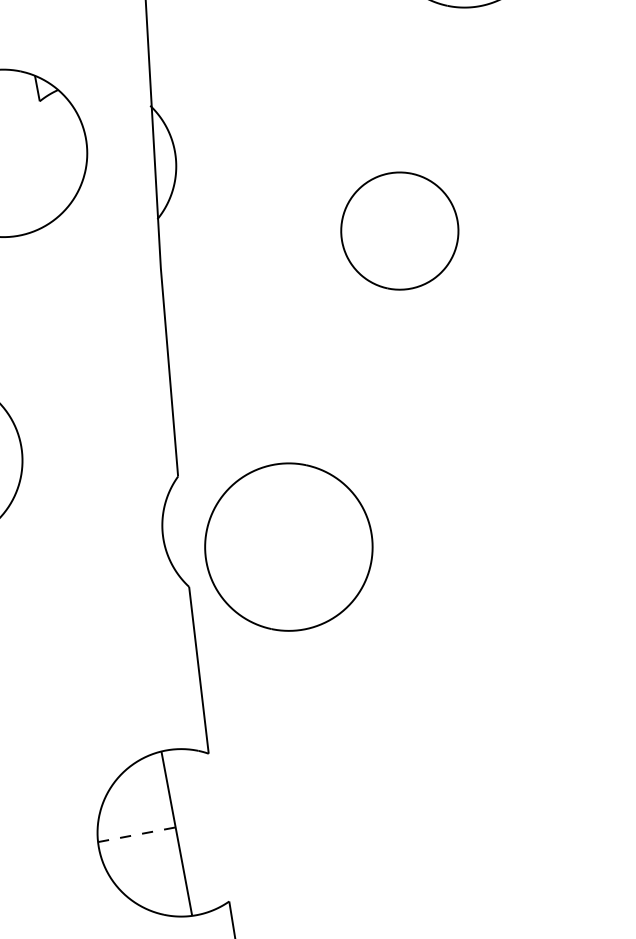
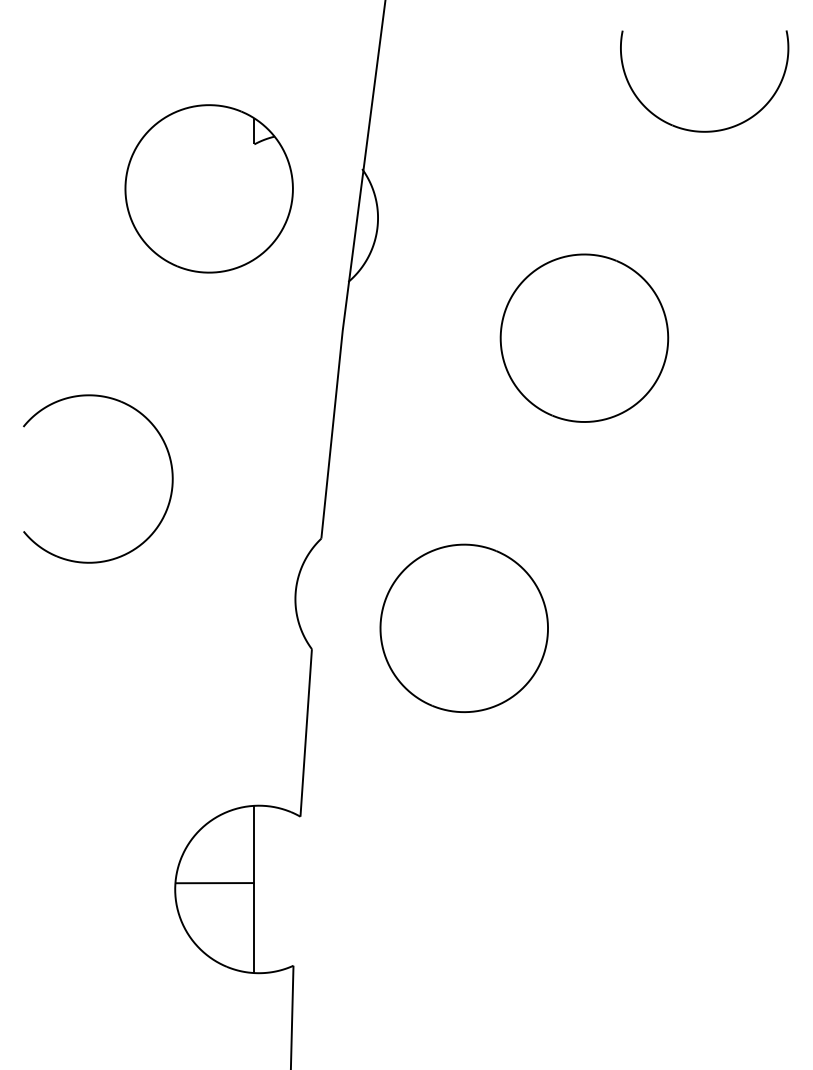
part: (399, 230) -> (584, 337), size x1.43
part: (287, 546) -> (463, 627), moved
line: (137, 834) -> (215, 883), dashed -> solid

